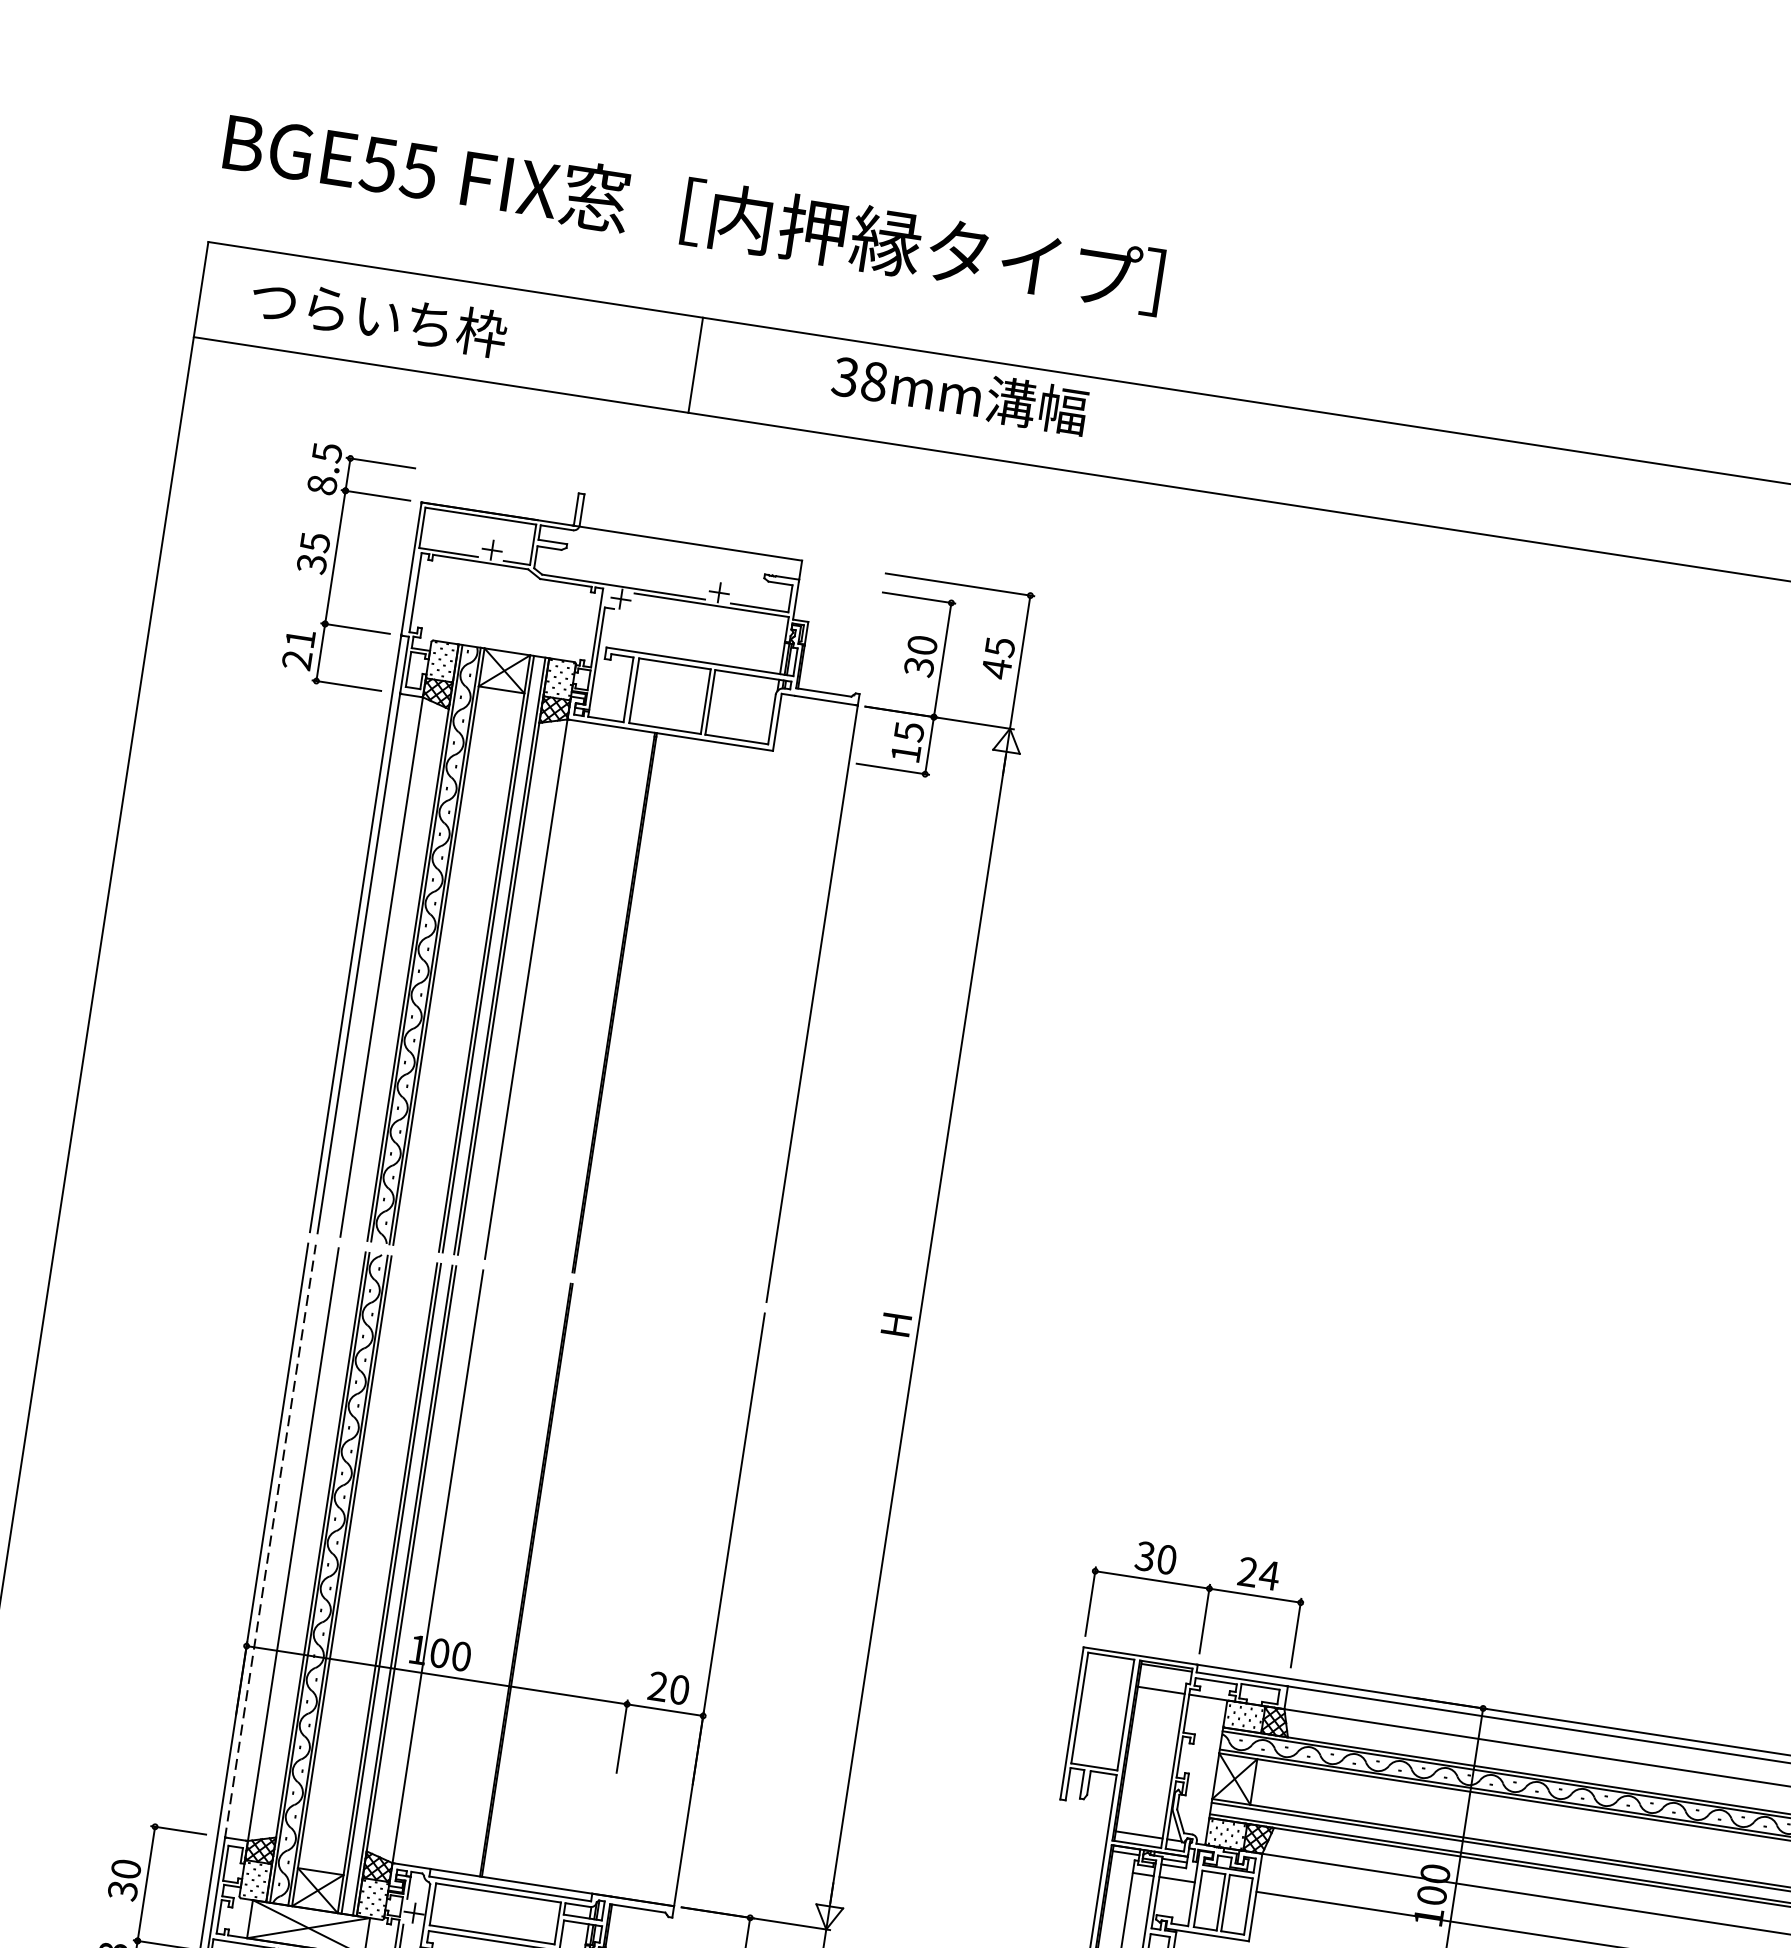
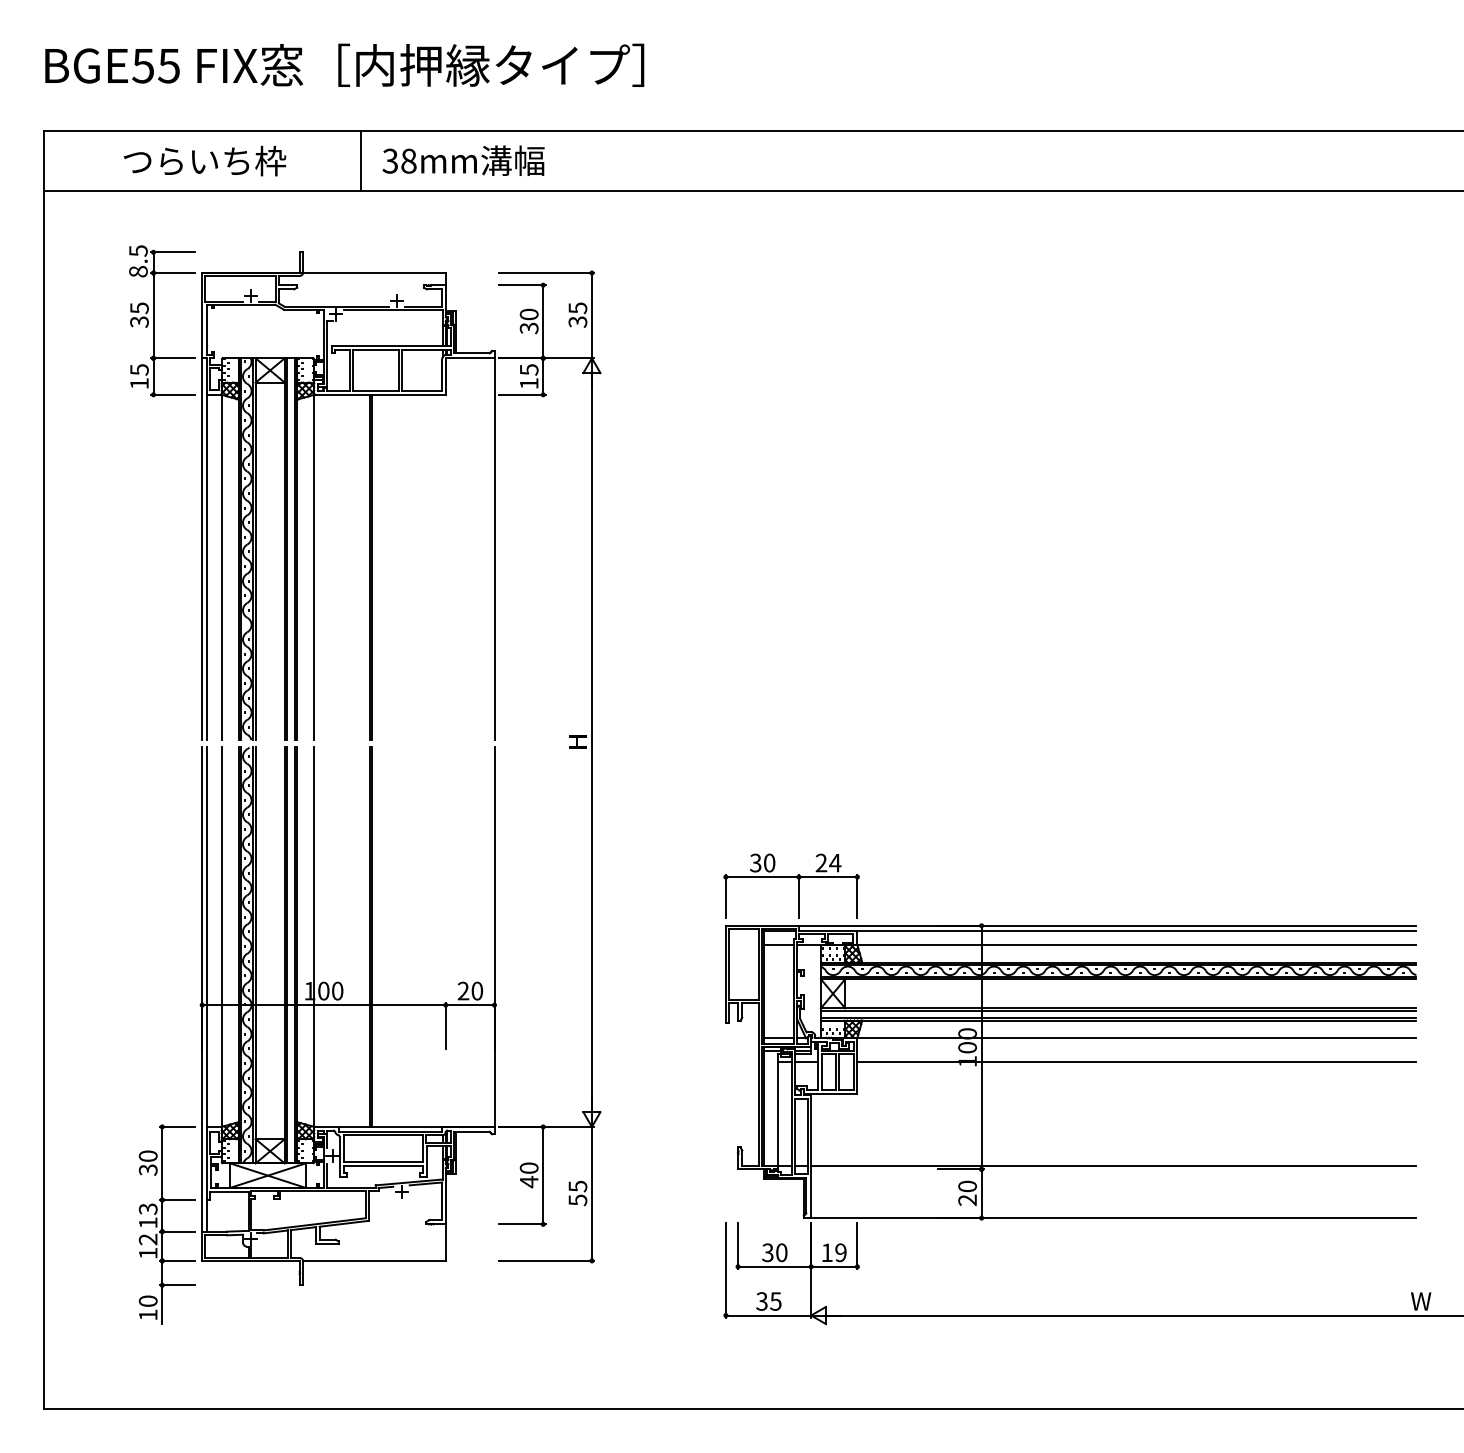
text: (378, 315) -> (204, 160), moved
text: (959, 393) -> (463, 160), moved
text: (298, 649) -> (139, 376), 21 -> 15
text: (996, 667) -> (577, 321), 45 -> 35
line: (271, 1541) -> (207, 937), dashed -> solid

